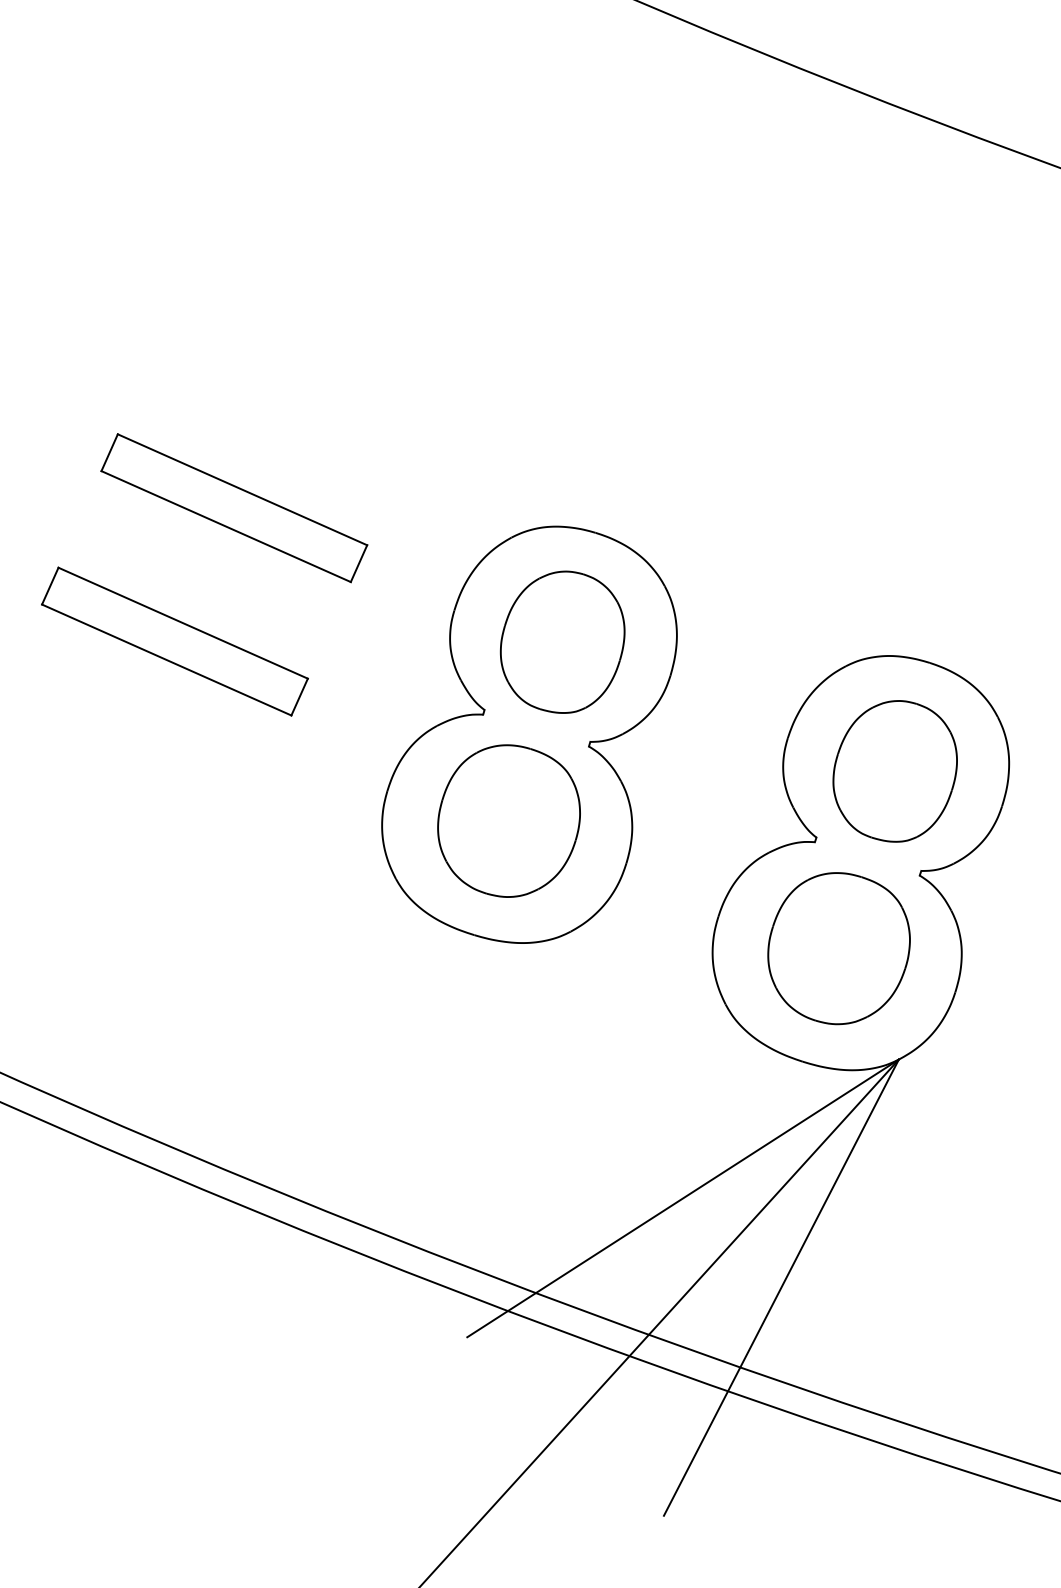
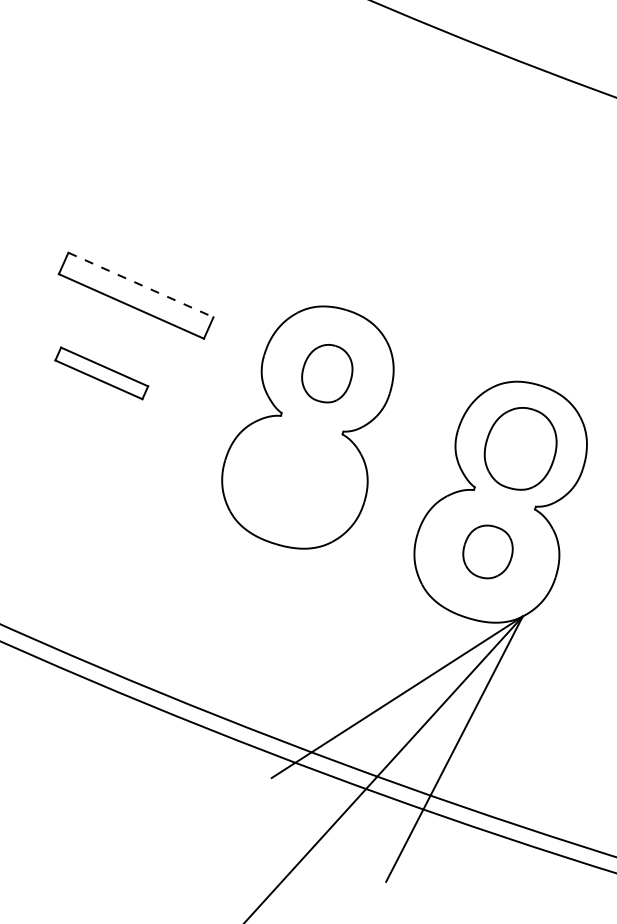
line: (243, 490) -> (141, 285), solid -> dashed
part: (174, 641) -> (101, 373), size x0.6
part: (563, 641) -> (327, 373), size x0.7
part: (508, 820) -> (295, 477), removed
part: (838, 947) -> (487, 551), size x0.6

